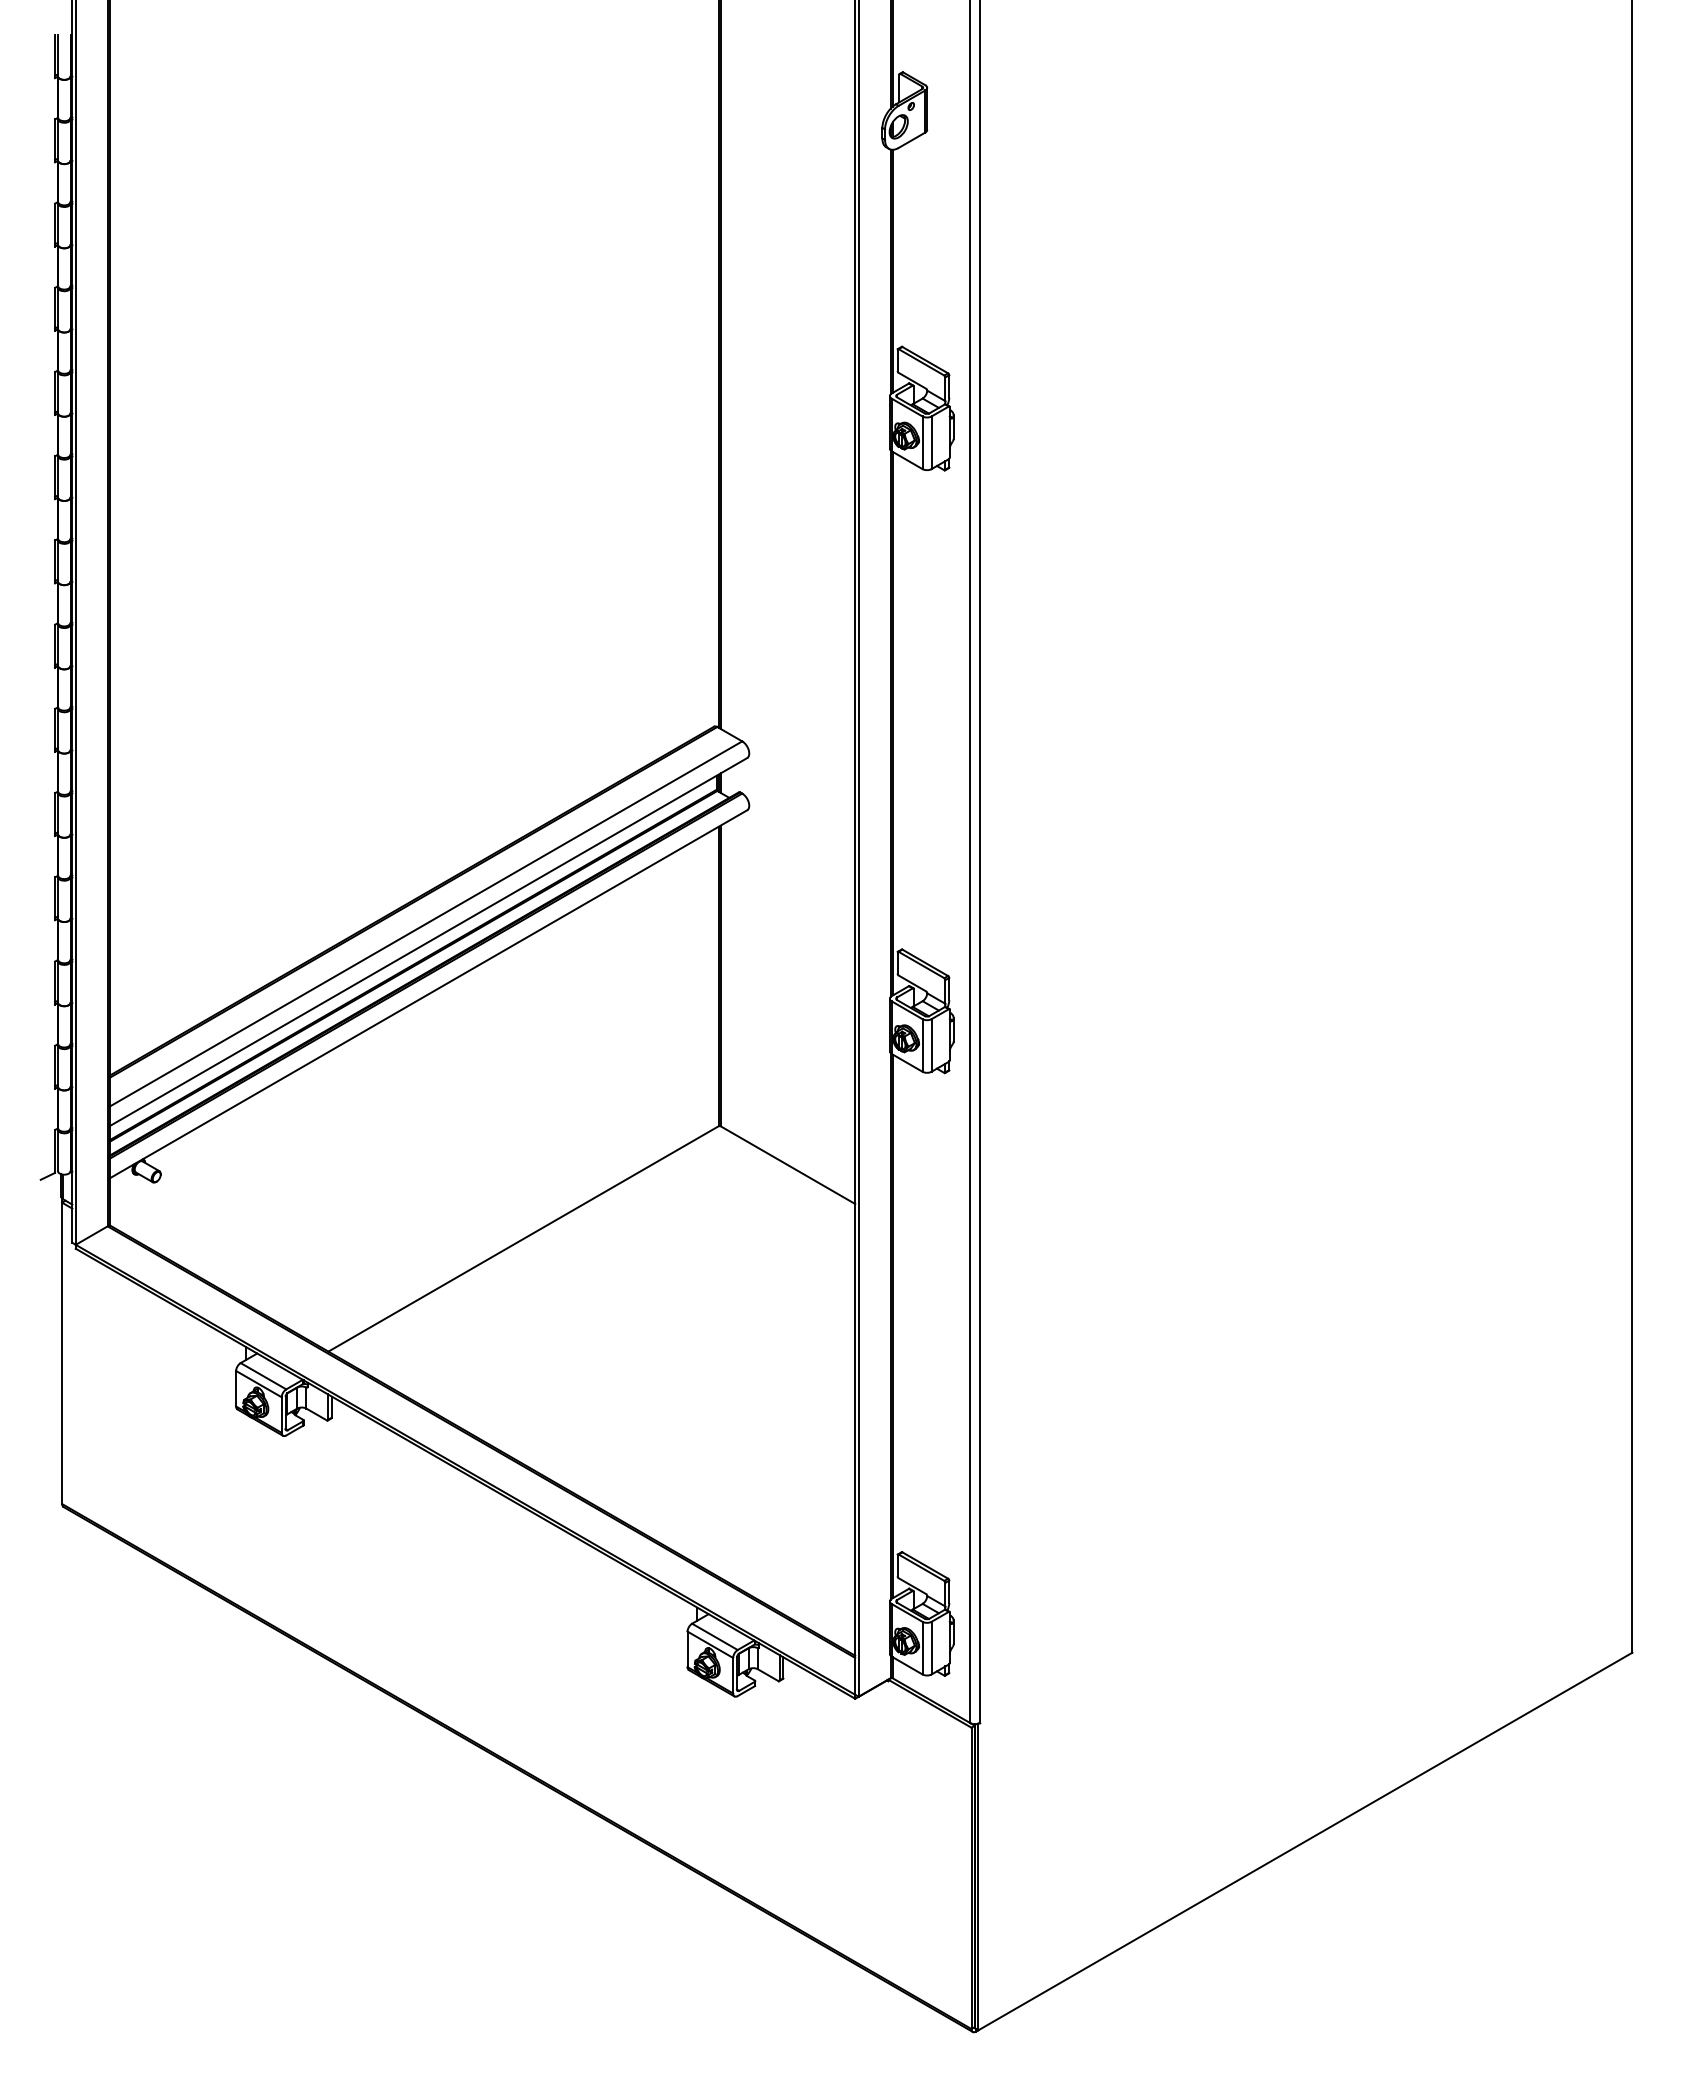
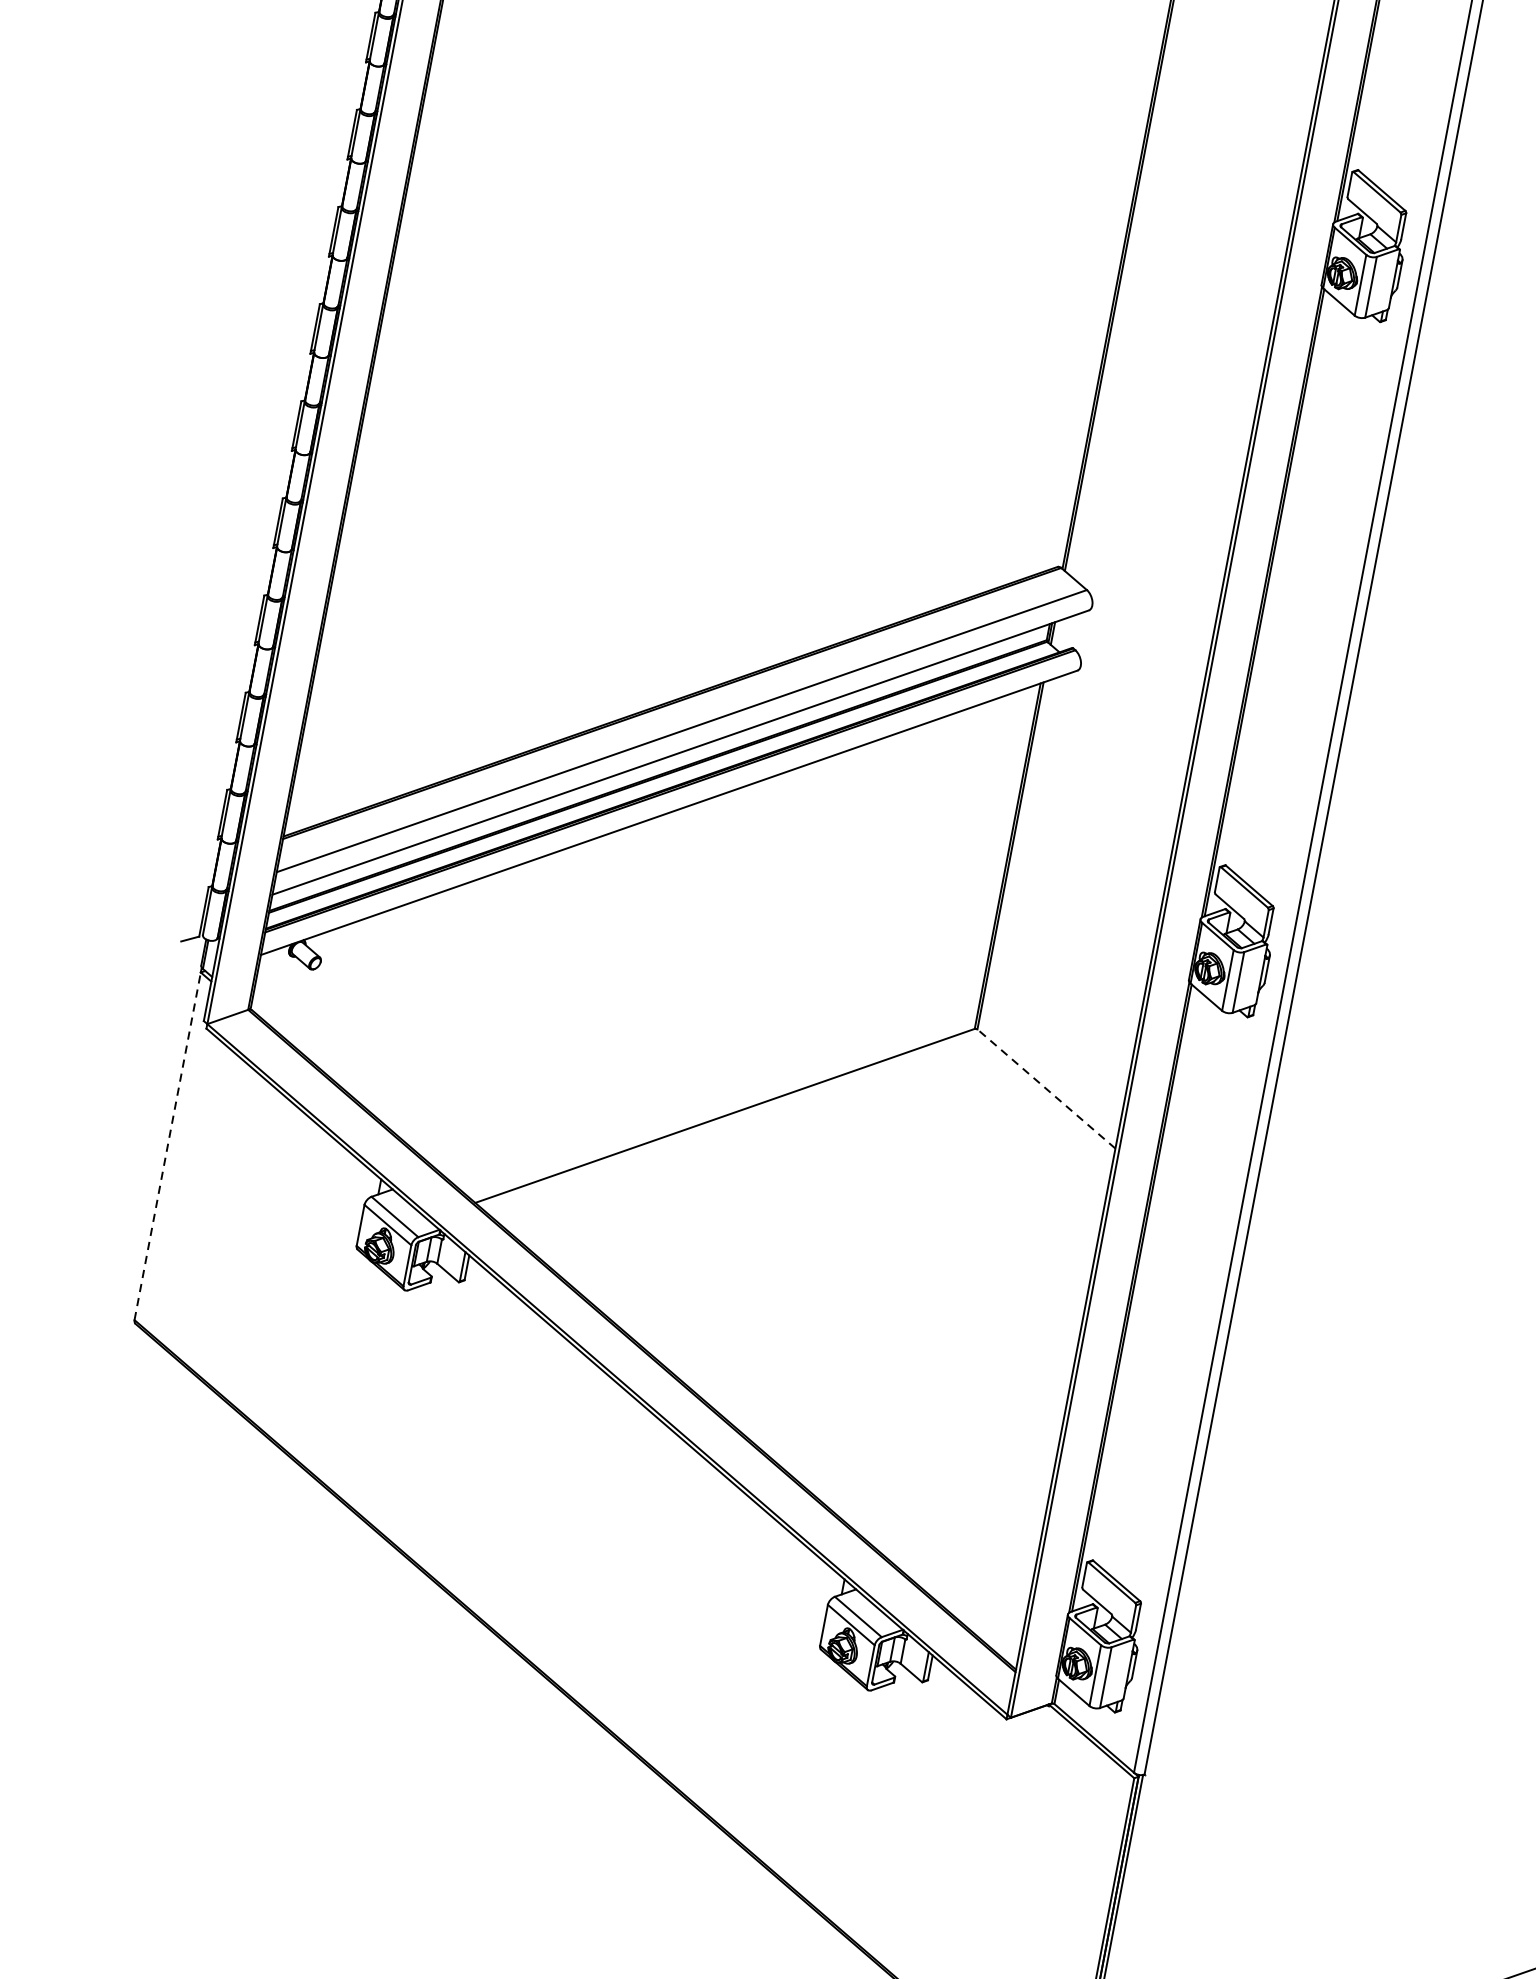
line: (788, 1165) -> (1046, 1089), solid -> dashed
line: (62, 1353) -> (168, 1146), solid -> dashed

